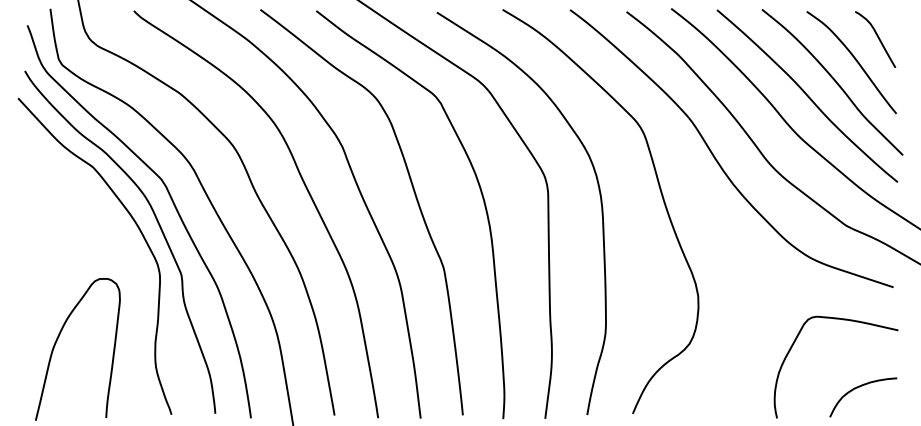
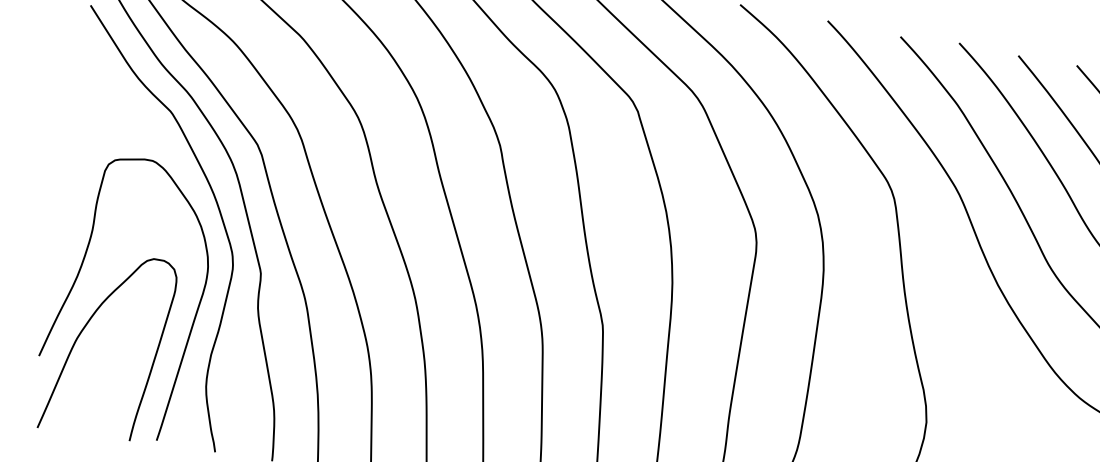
curve: (46, 301) -> (79, 275), added

